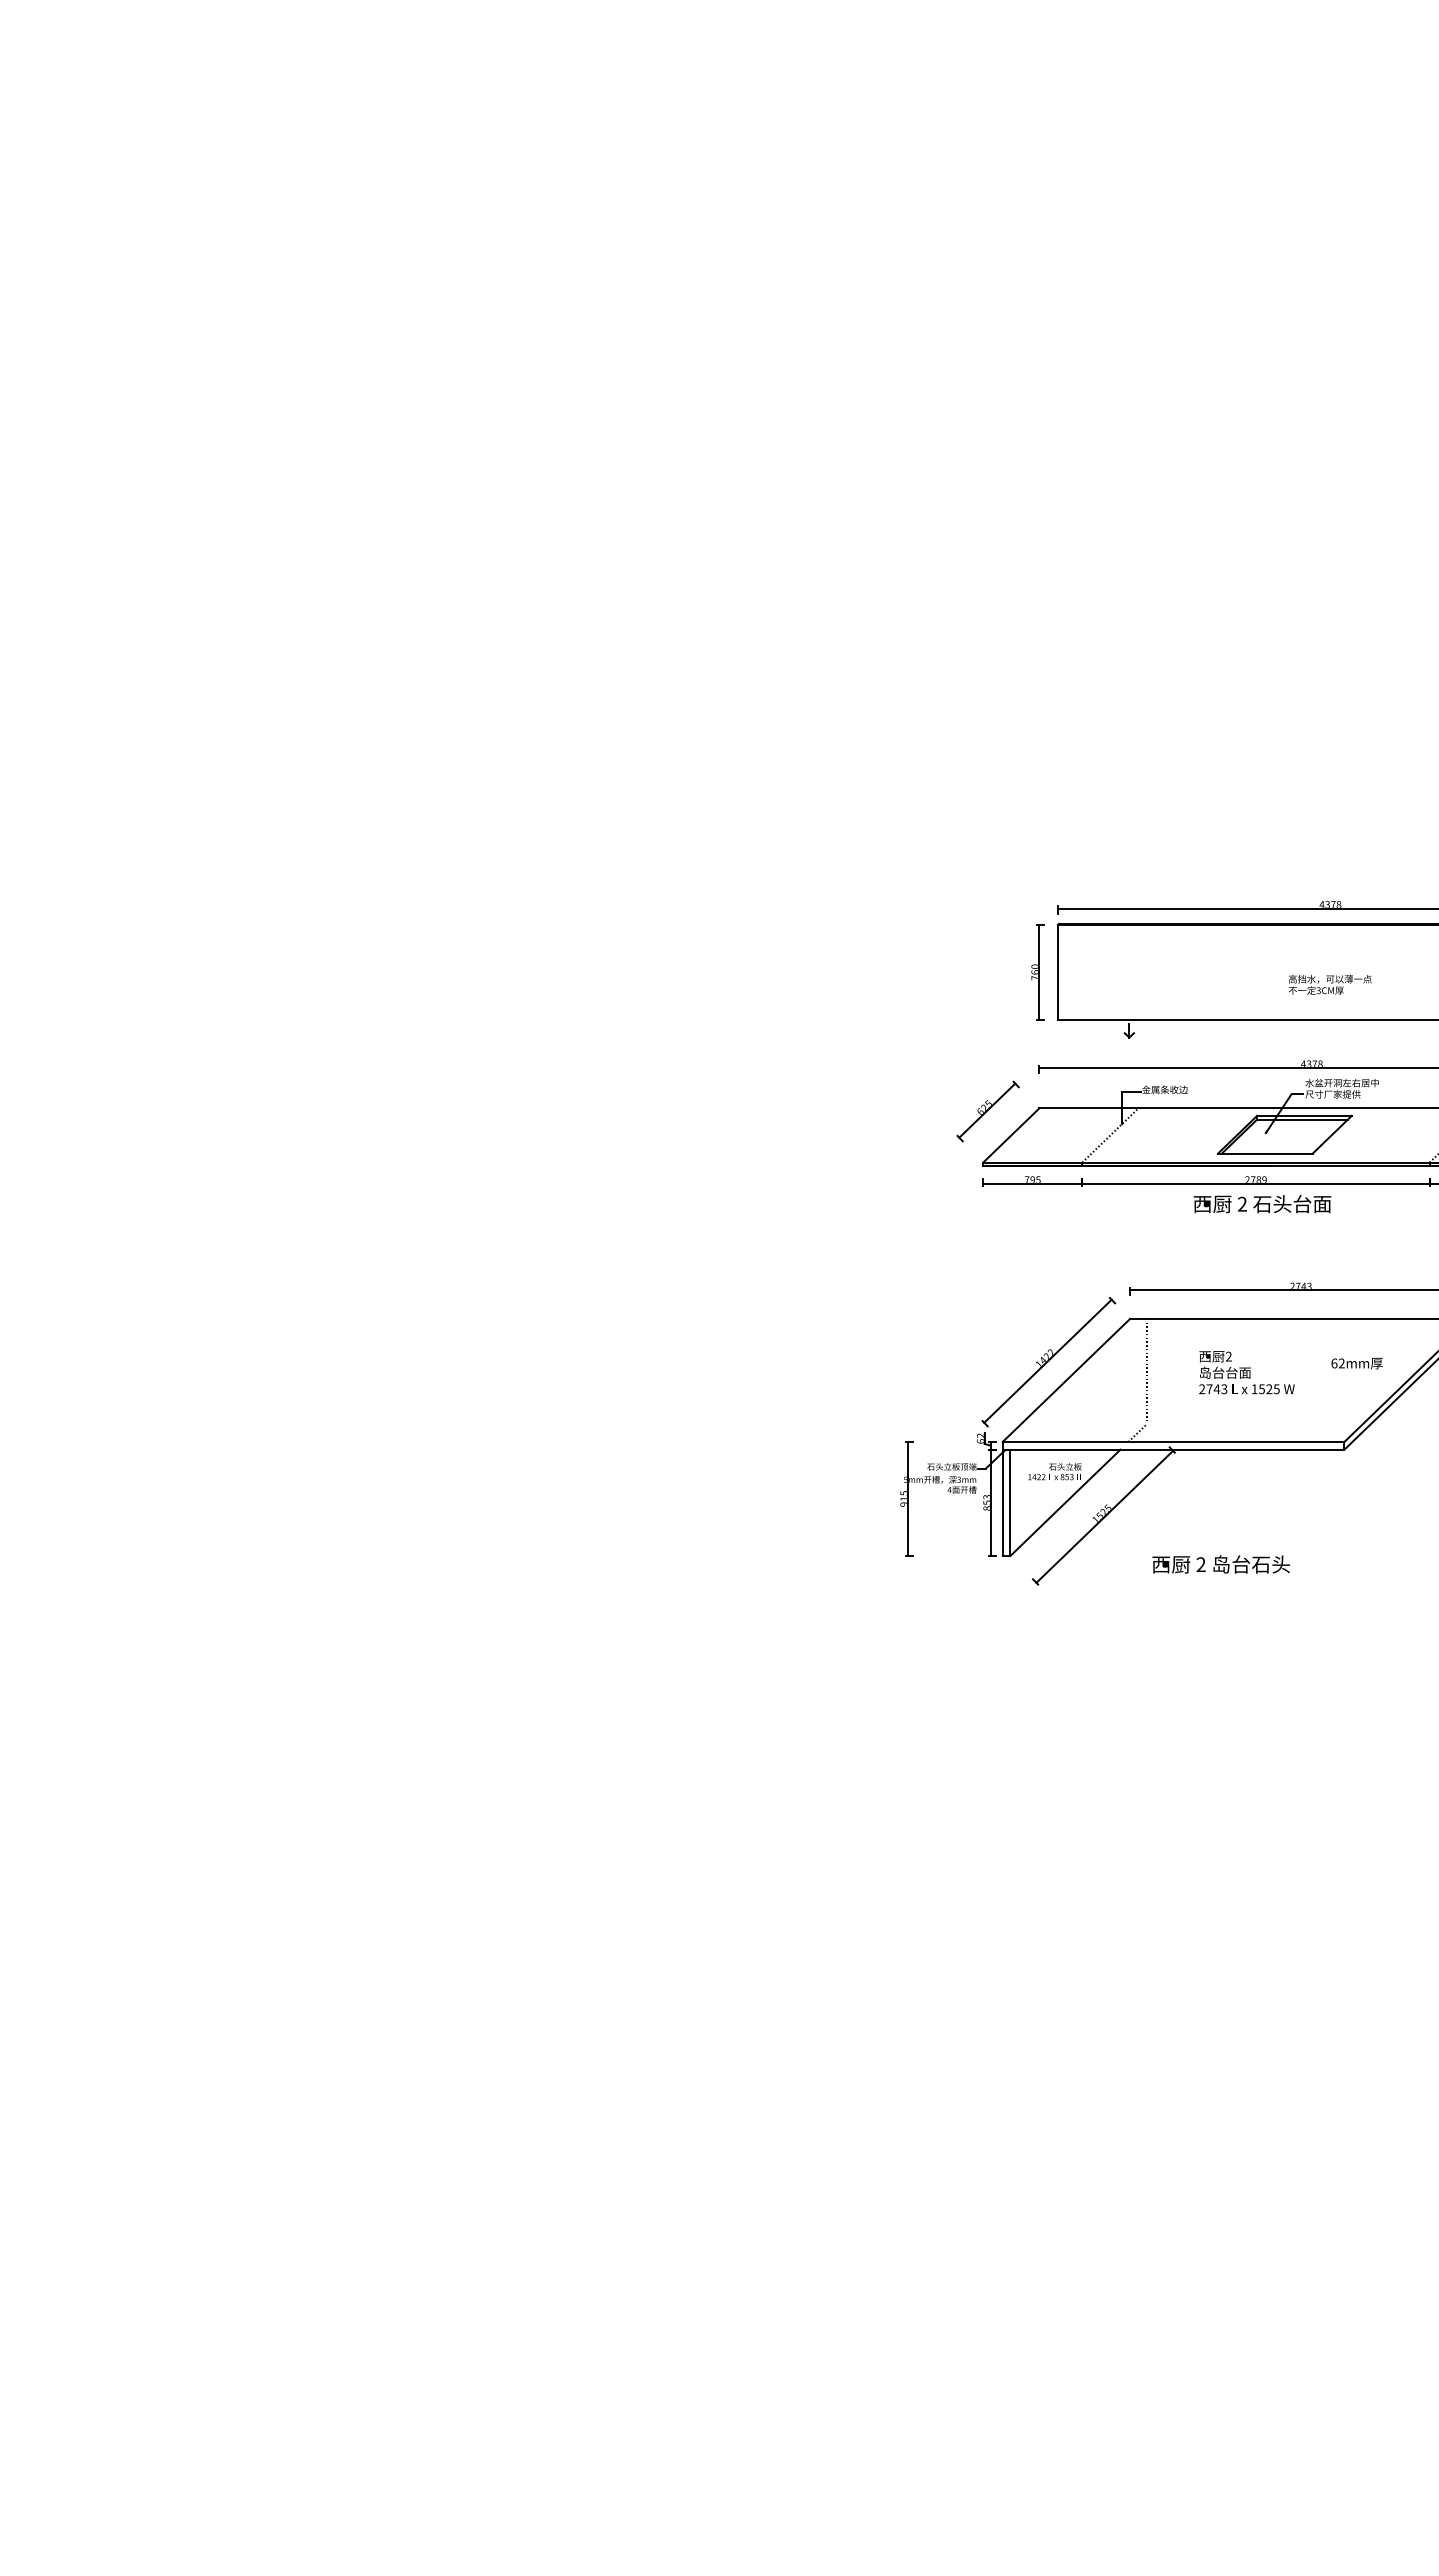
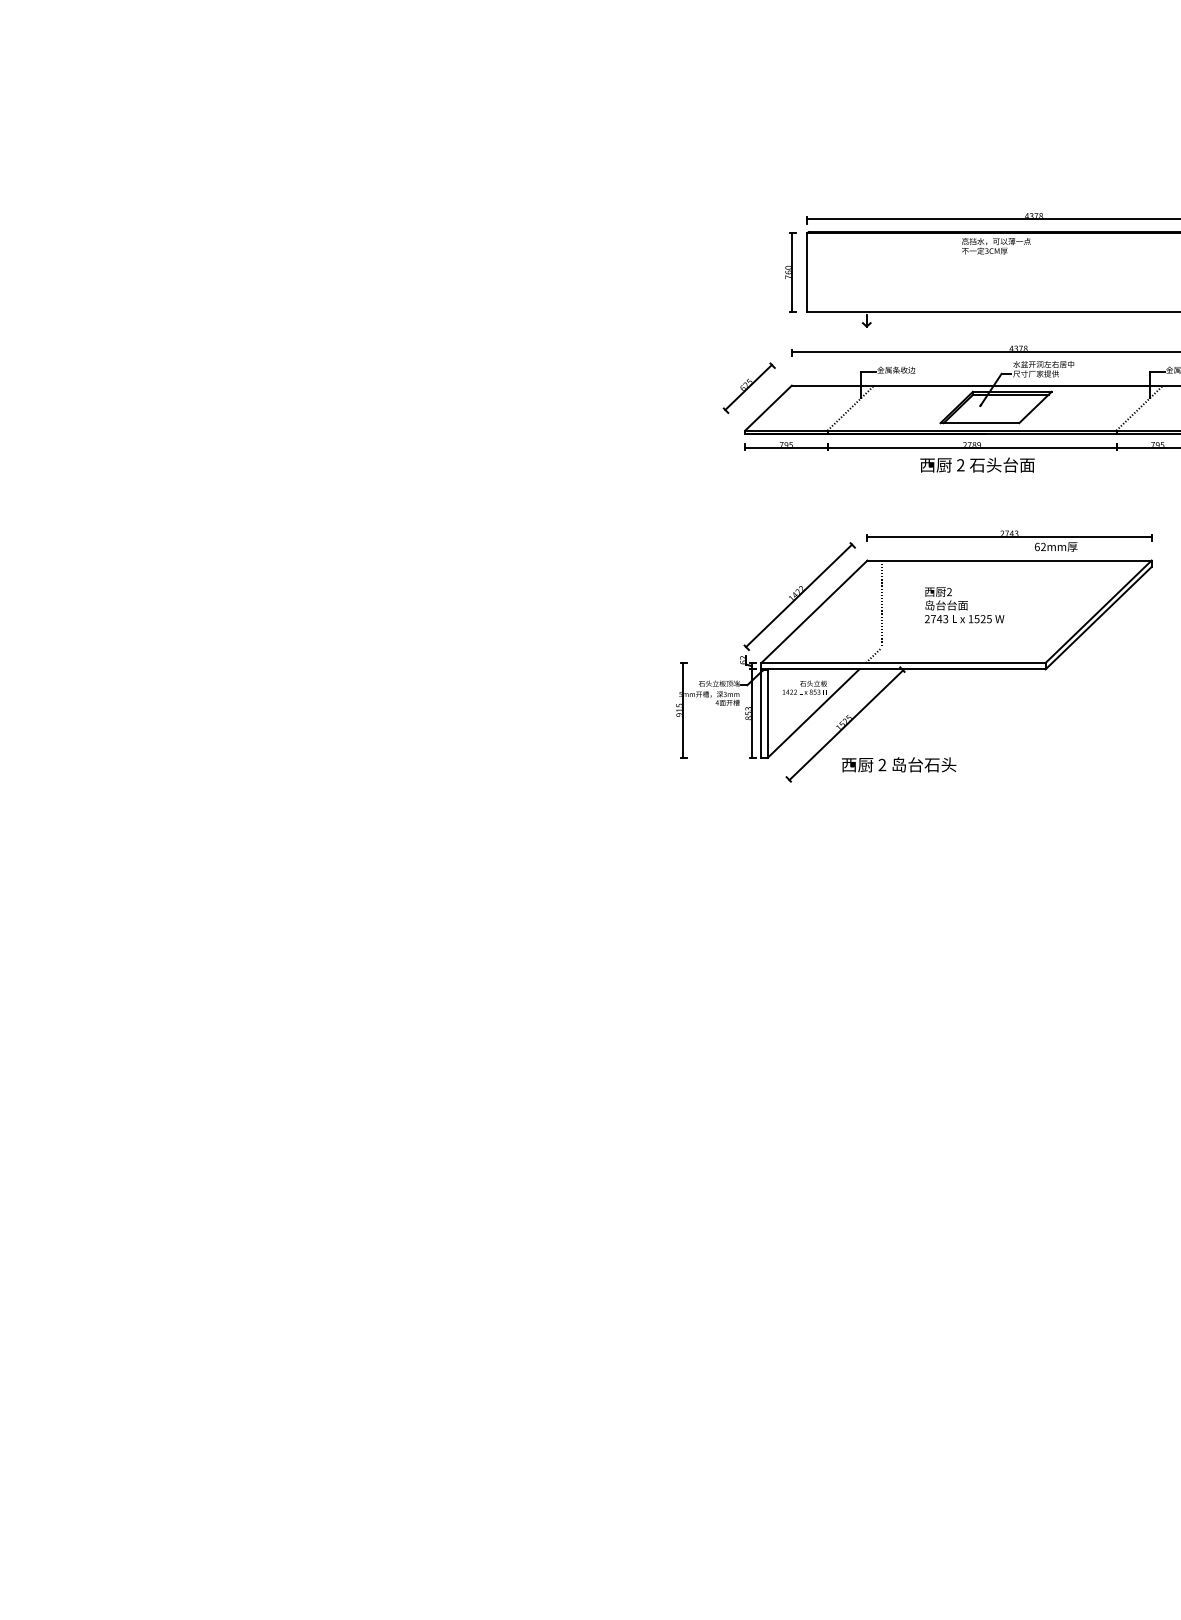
text: (1330, 984) -> (996, 245), moved
text: (1356, 1363) -> (1055, 546), moved
text: (1220, 1564) -> (898, 764), moved

